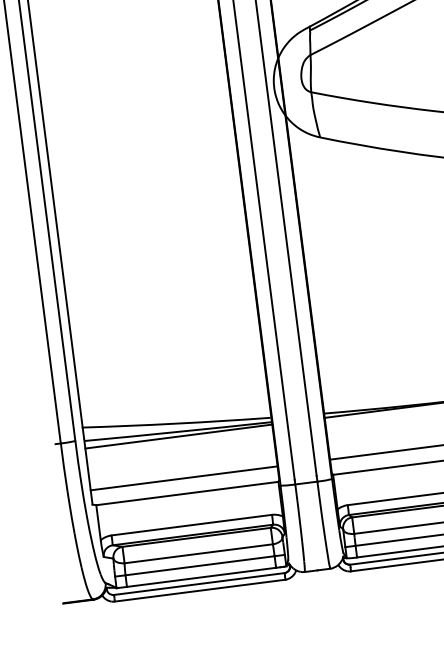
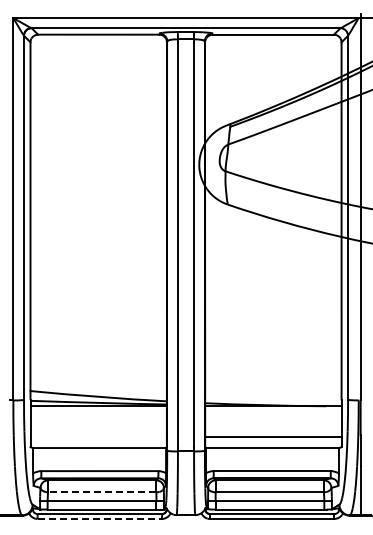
line: (183, 477) -> (98, 436), removed
line: (197, 554) -> (101, 492), solid -> dashed
line: (200, 589) -> (100, 518), solid -> dashed

